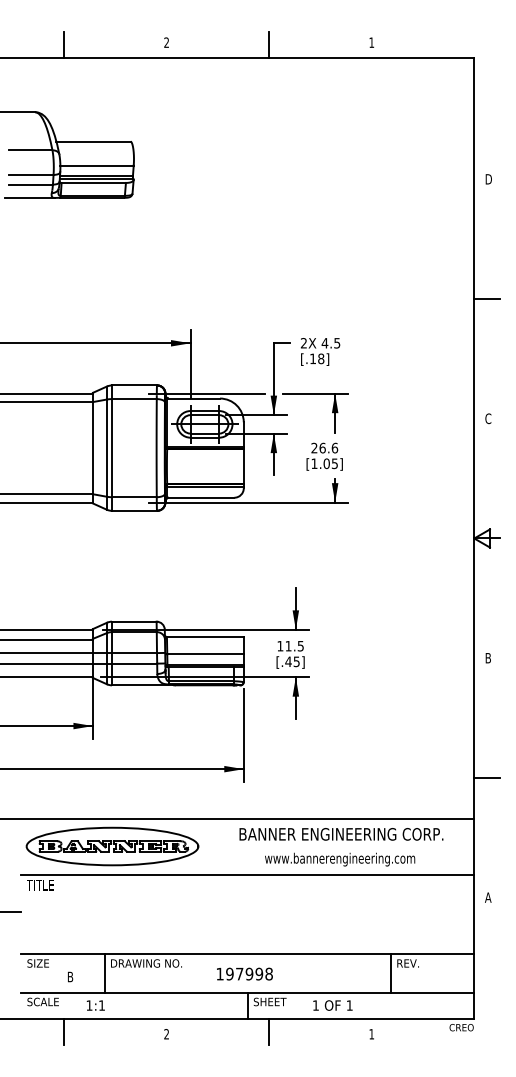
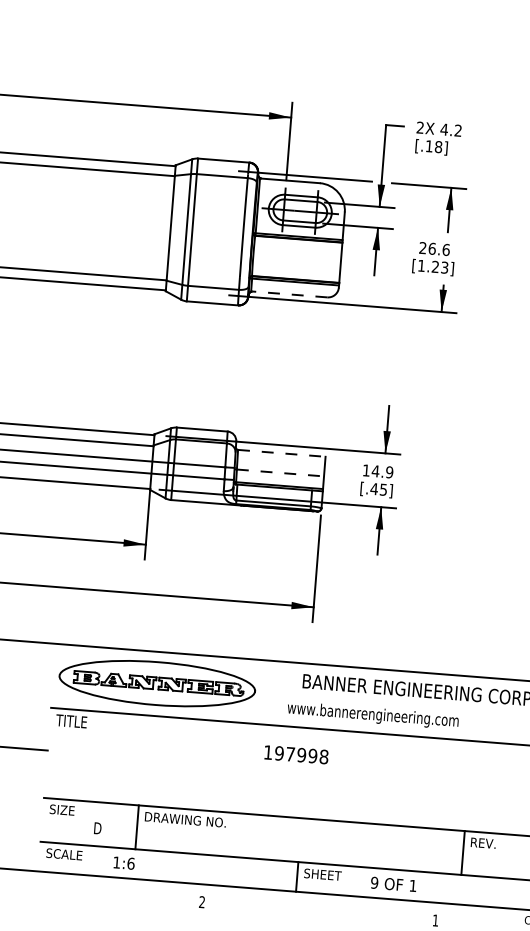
text: (337, 343) -> (458, 131), 4.5 -> 4.2
text: (330, 463) -> (439, 267), [1.05] -> [1.23]
line: (201, 497) -> (289, 294), solid -> dashed
line: (205, 636) -> (282, 452), solid -> dashed
text: (294, 645) -> (382, 471), 11.5 -> 14.9
line: (206, 654) -> (281, 473), solid -> dashed
text: (340, 859) -> (373, 715), moved
text: (244, 973) -> (296, 754), moved
text: (70, 977) -> (97, 828), B -> D
text: (101, 1005) -> (130, 863), 1:1 -> 1:6
text: (315, 1005) -> (374, 882), 1 -> 9
line: (64, 1031) -> (86, 889), removed
line: (269, 1031) -> (319, 908), removed

